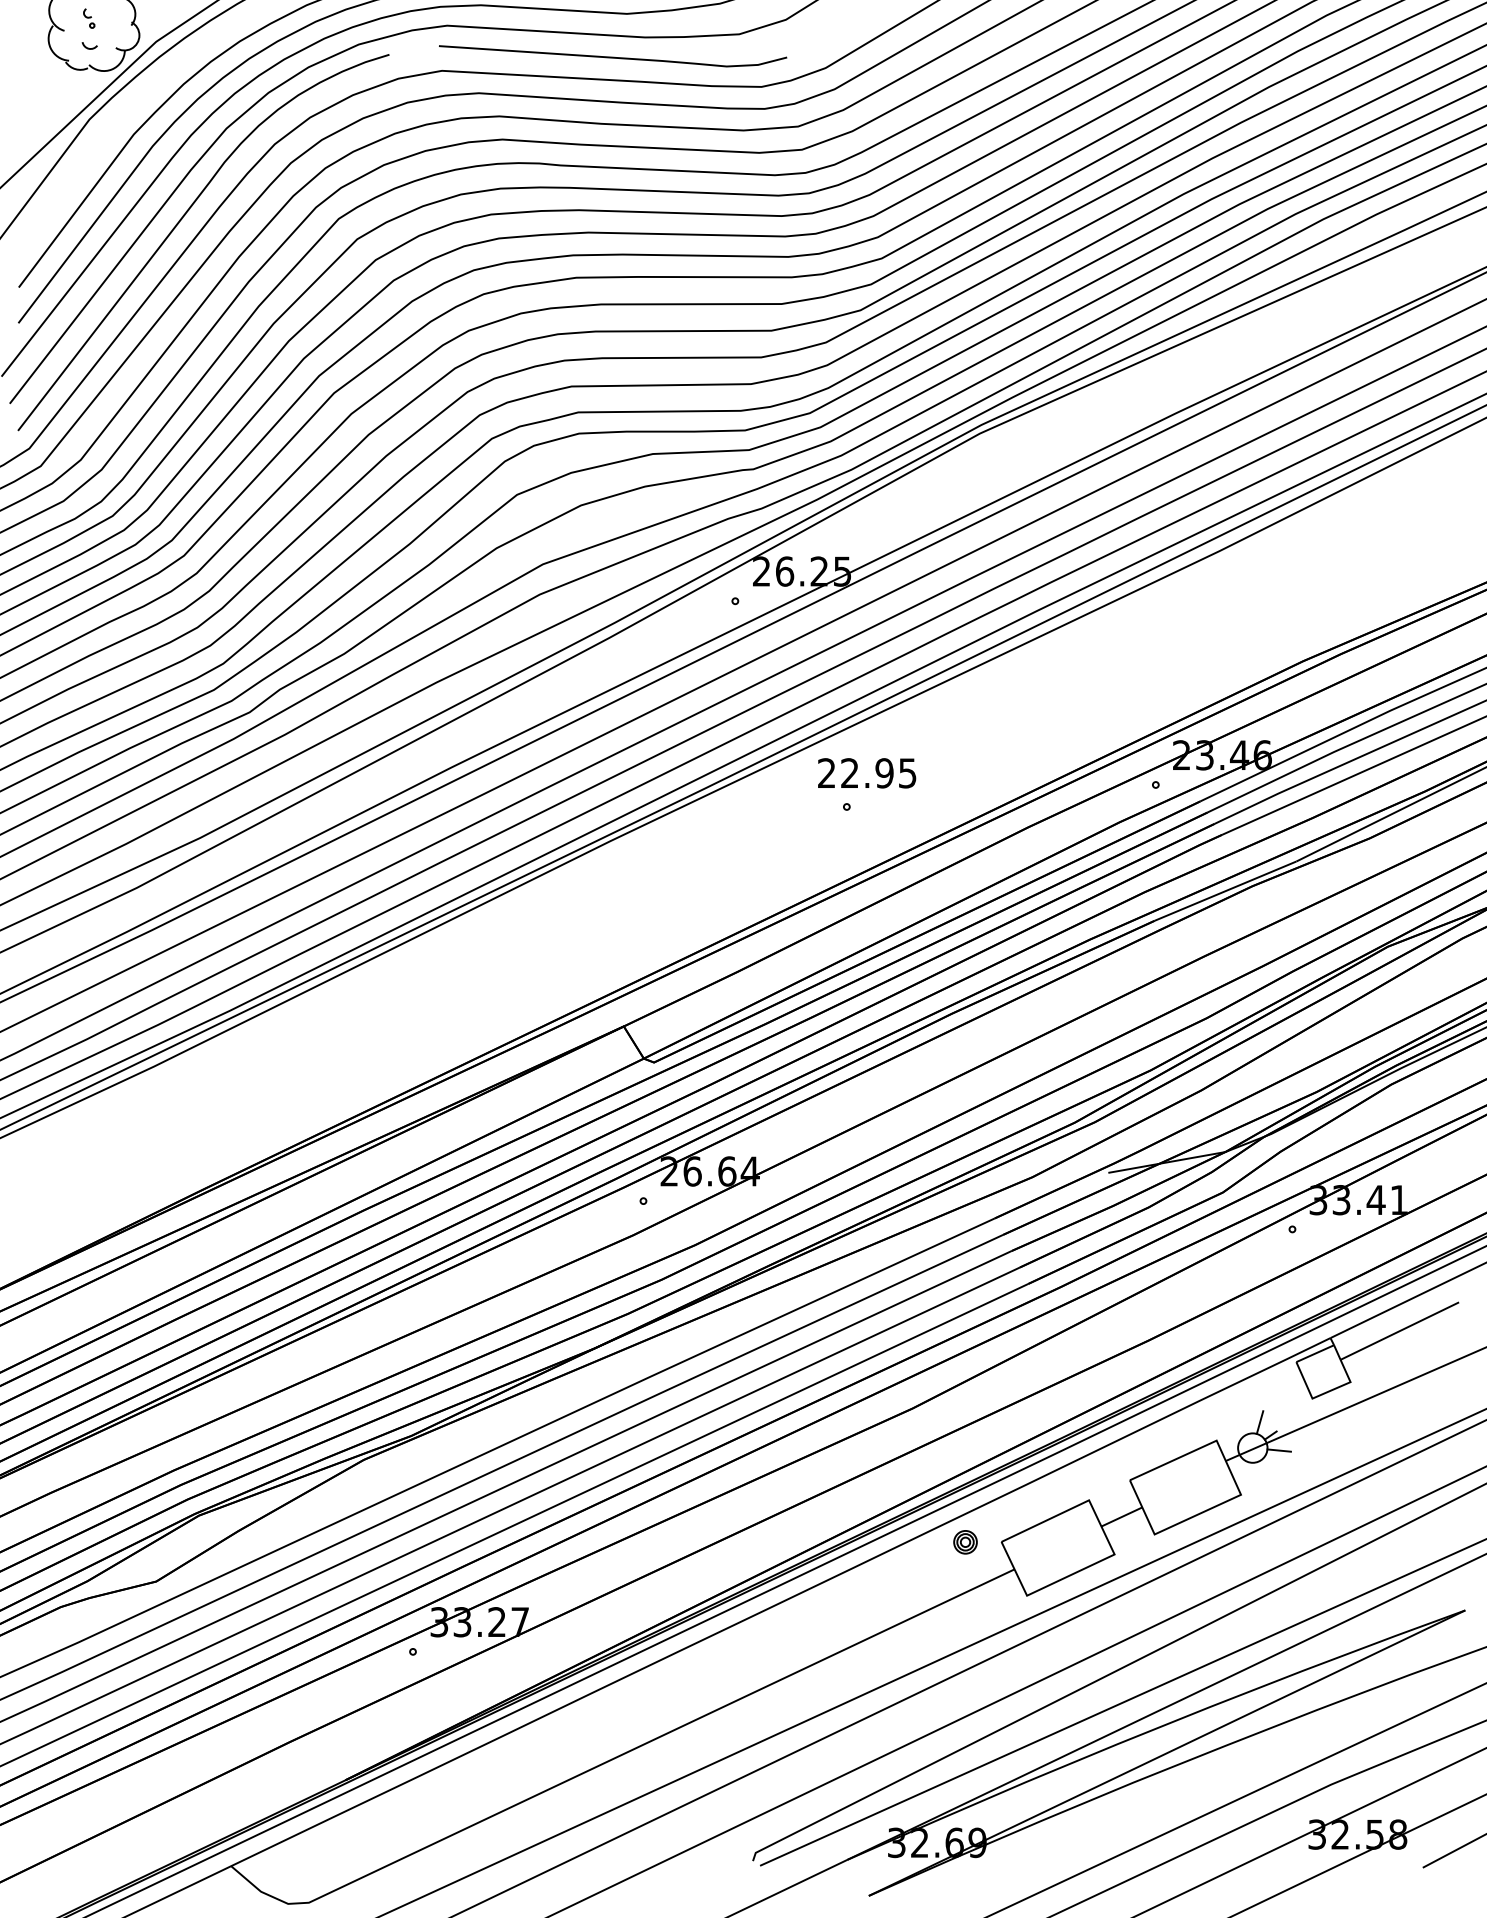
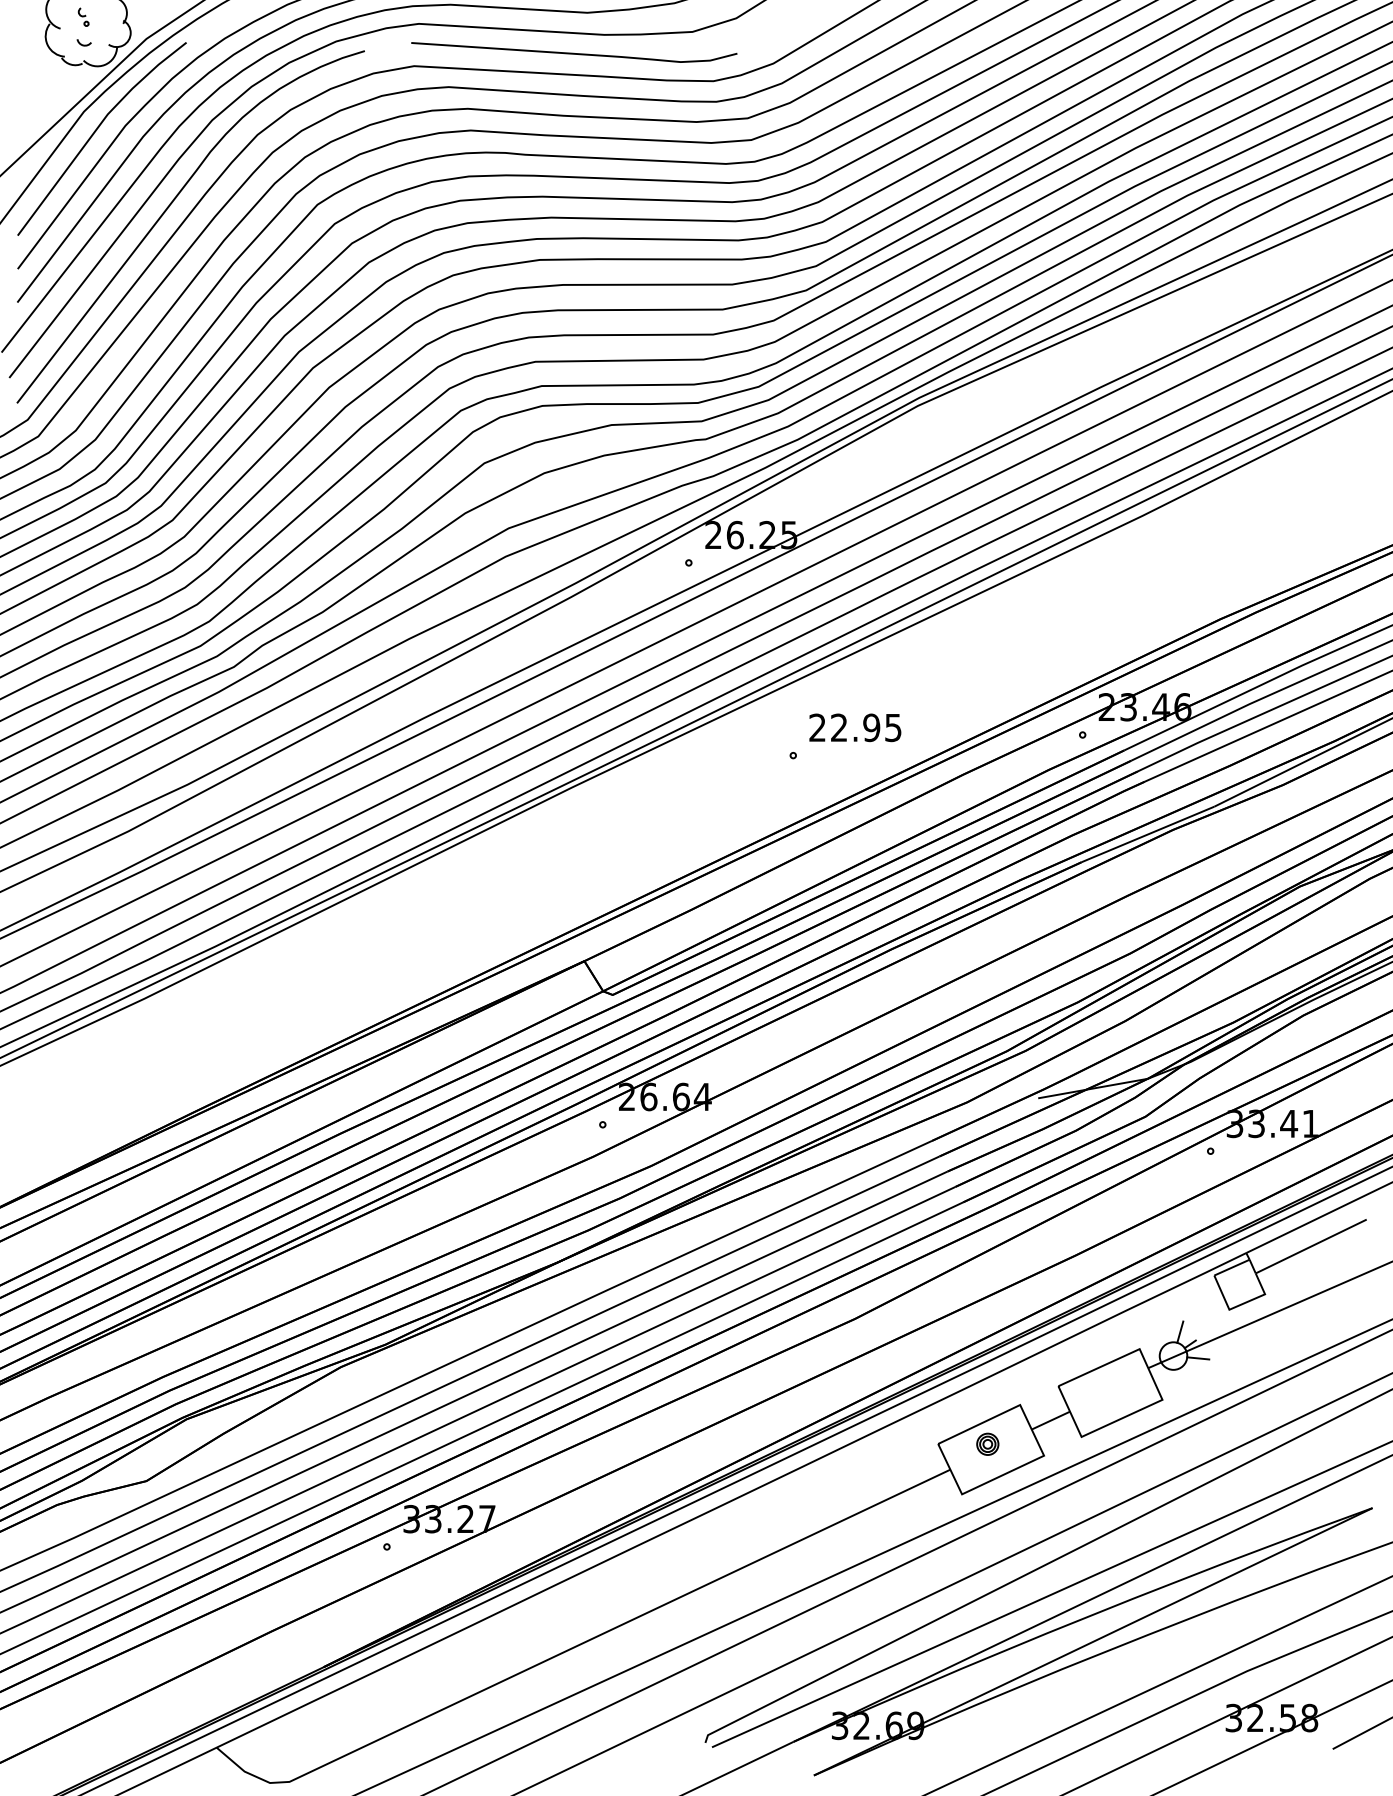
line: (101, 142) -> (95, 133), added
text: (867, 773) -> (855, 728), moved
part: (965, 1542) -> (987, 1444), moved

